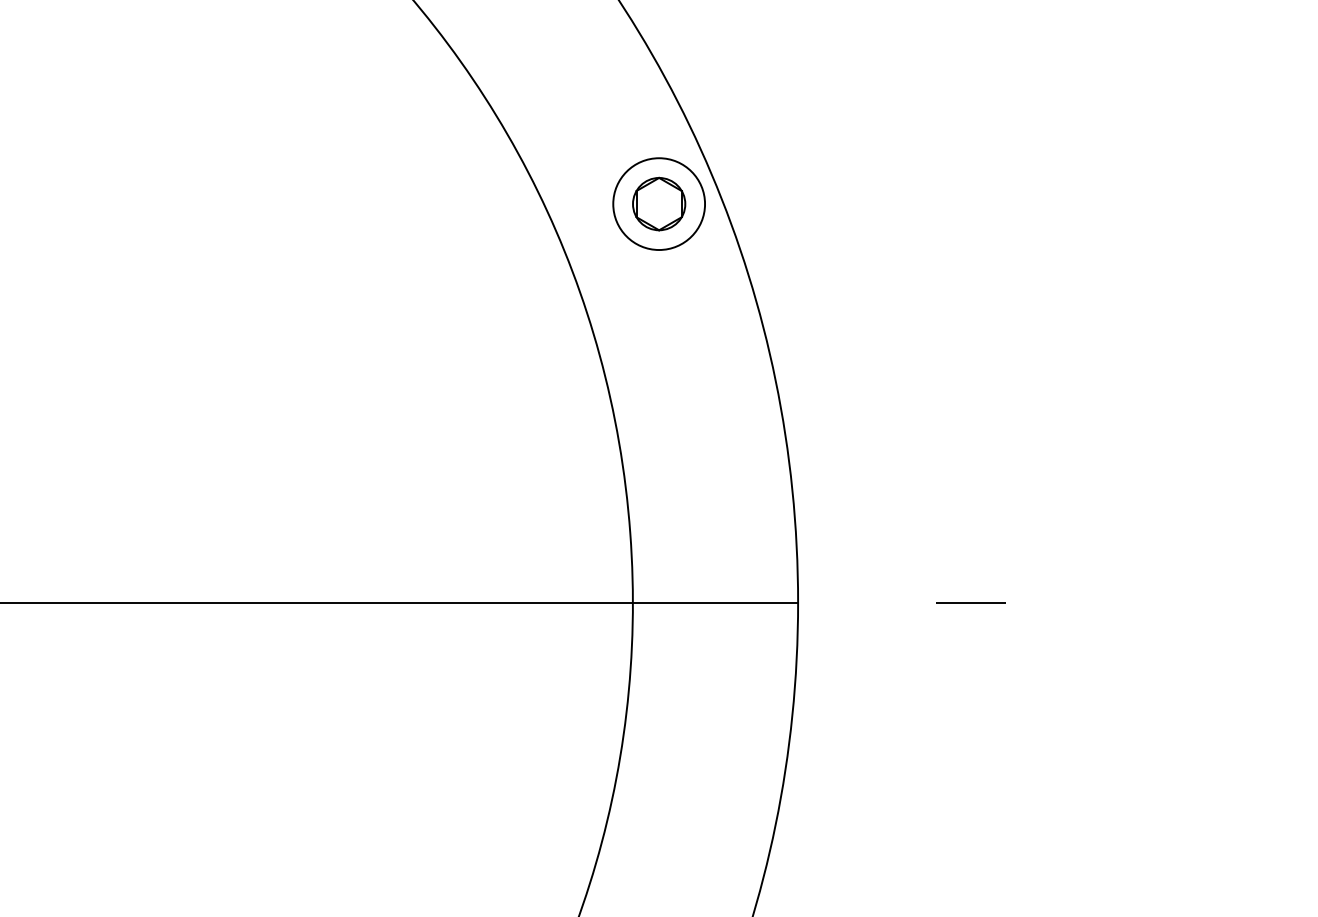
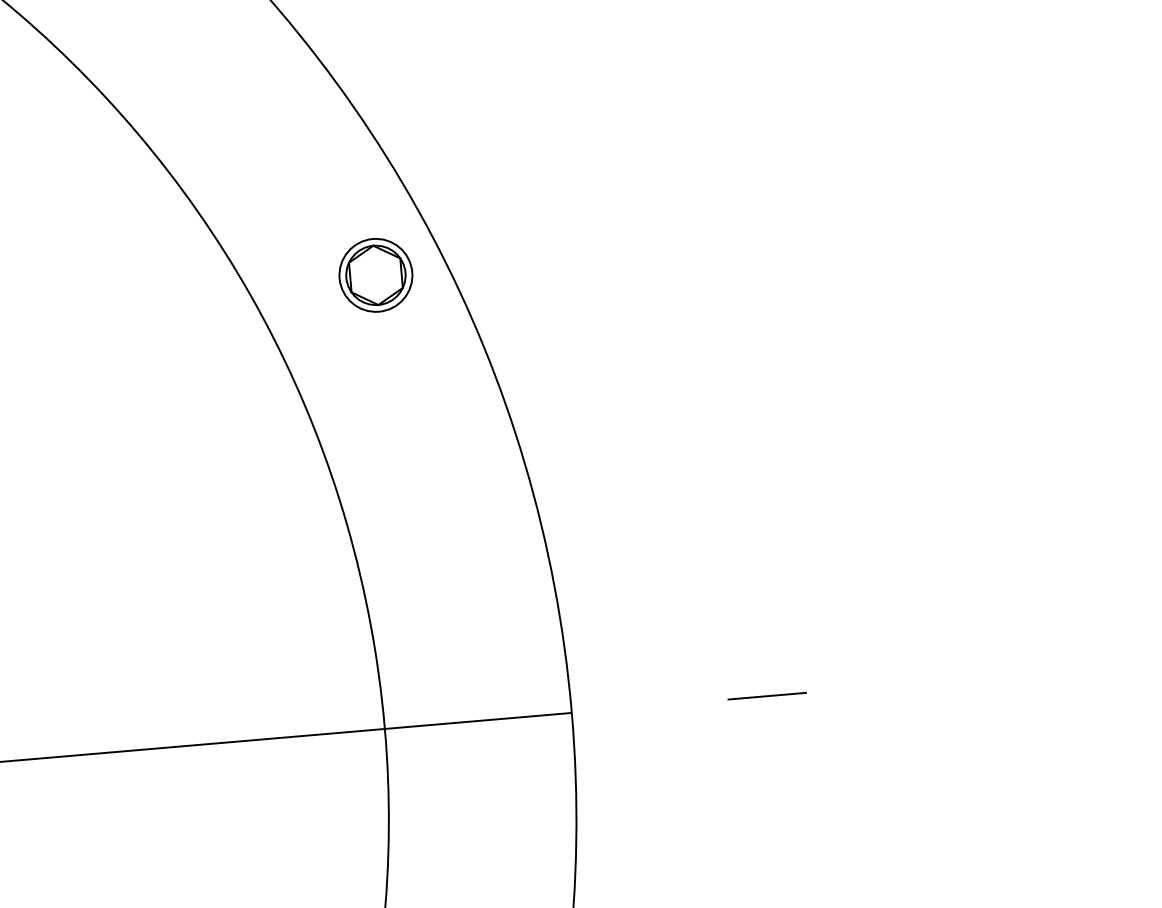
circle: (659, 204) -> (376, 275), size x0.7

